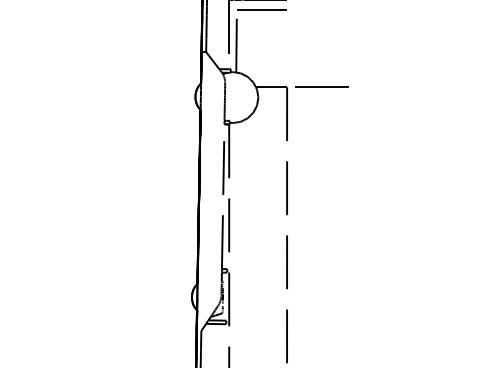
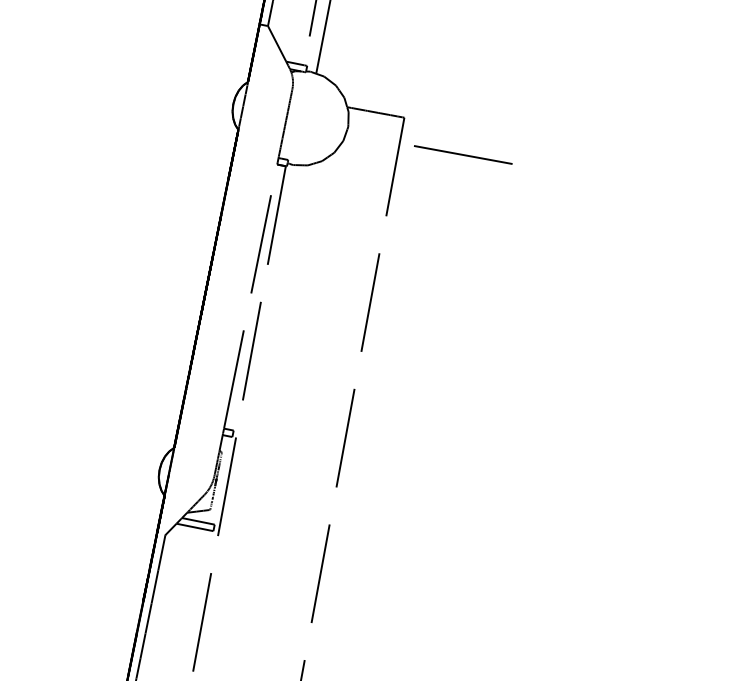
line: (321, 86) -> (462, 153), moved

